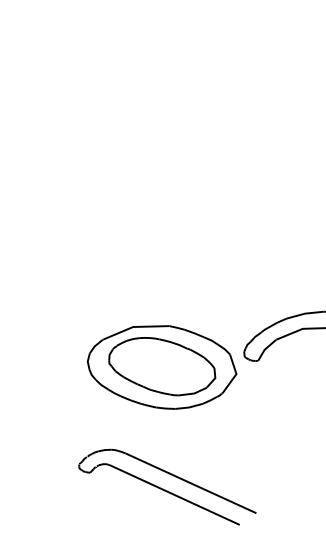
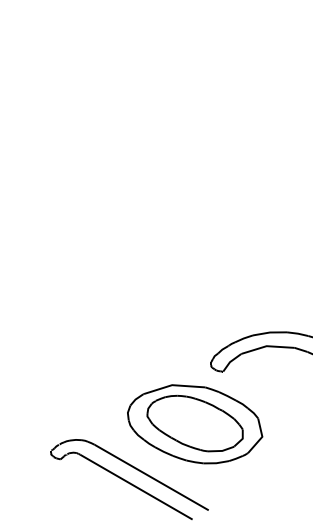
part: (162, 367) -> (195, 424), moved

